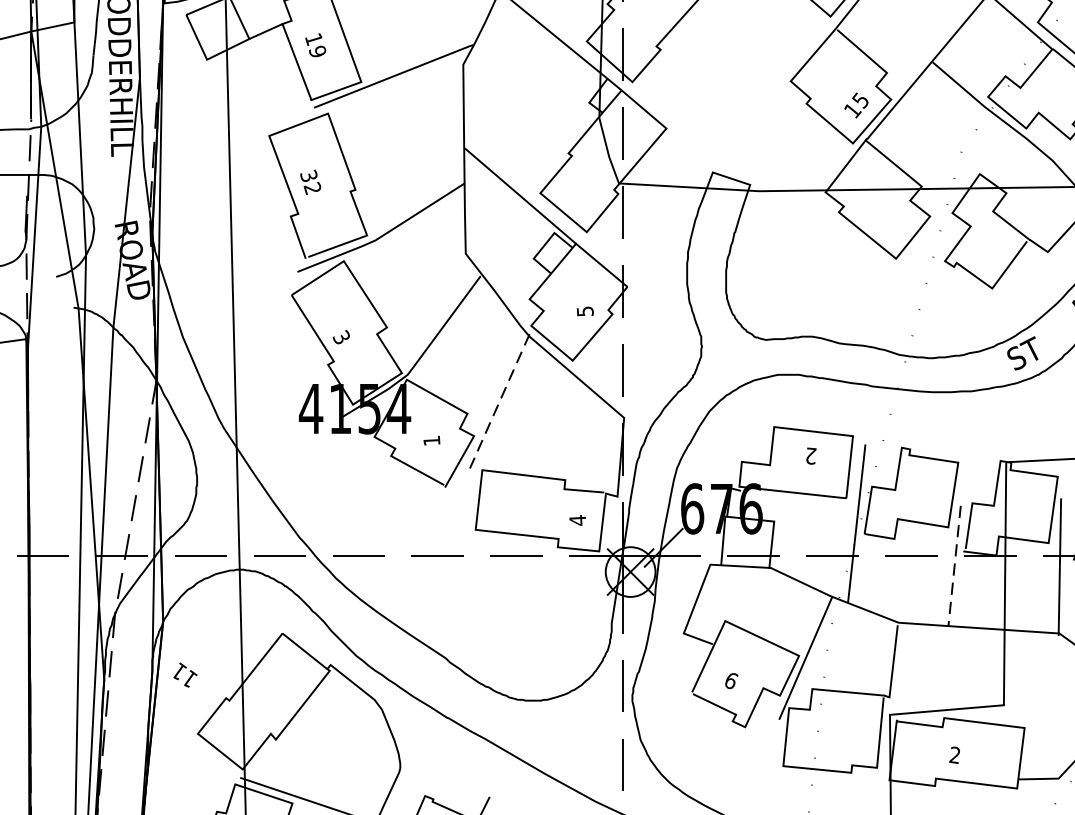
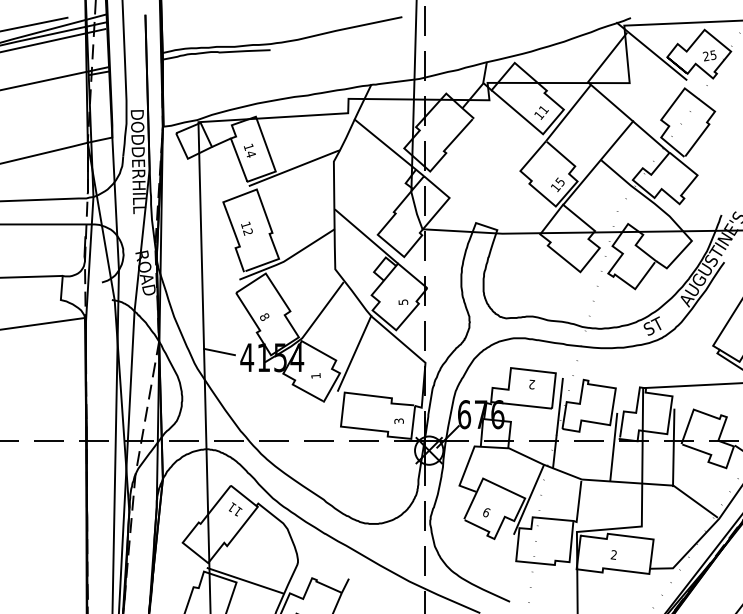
text: (316, 50) -> (250, 153), 19 -> 14
text: (308, 175) -> (245, 224), 32 -> 12
text: (341, 336) -> (264, 316), 3 -> 8
line: (262, 398) -> (219, 351), added
line: (499, 401) -> (354, 353), dashed -> solid
text: (576, 520) -> (398, 421), 4 -> 3
line: (954, 566) -> (613, 447), dashed -> solid
text: (185, 675) -> (235, 509), moved

